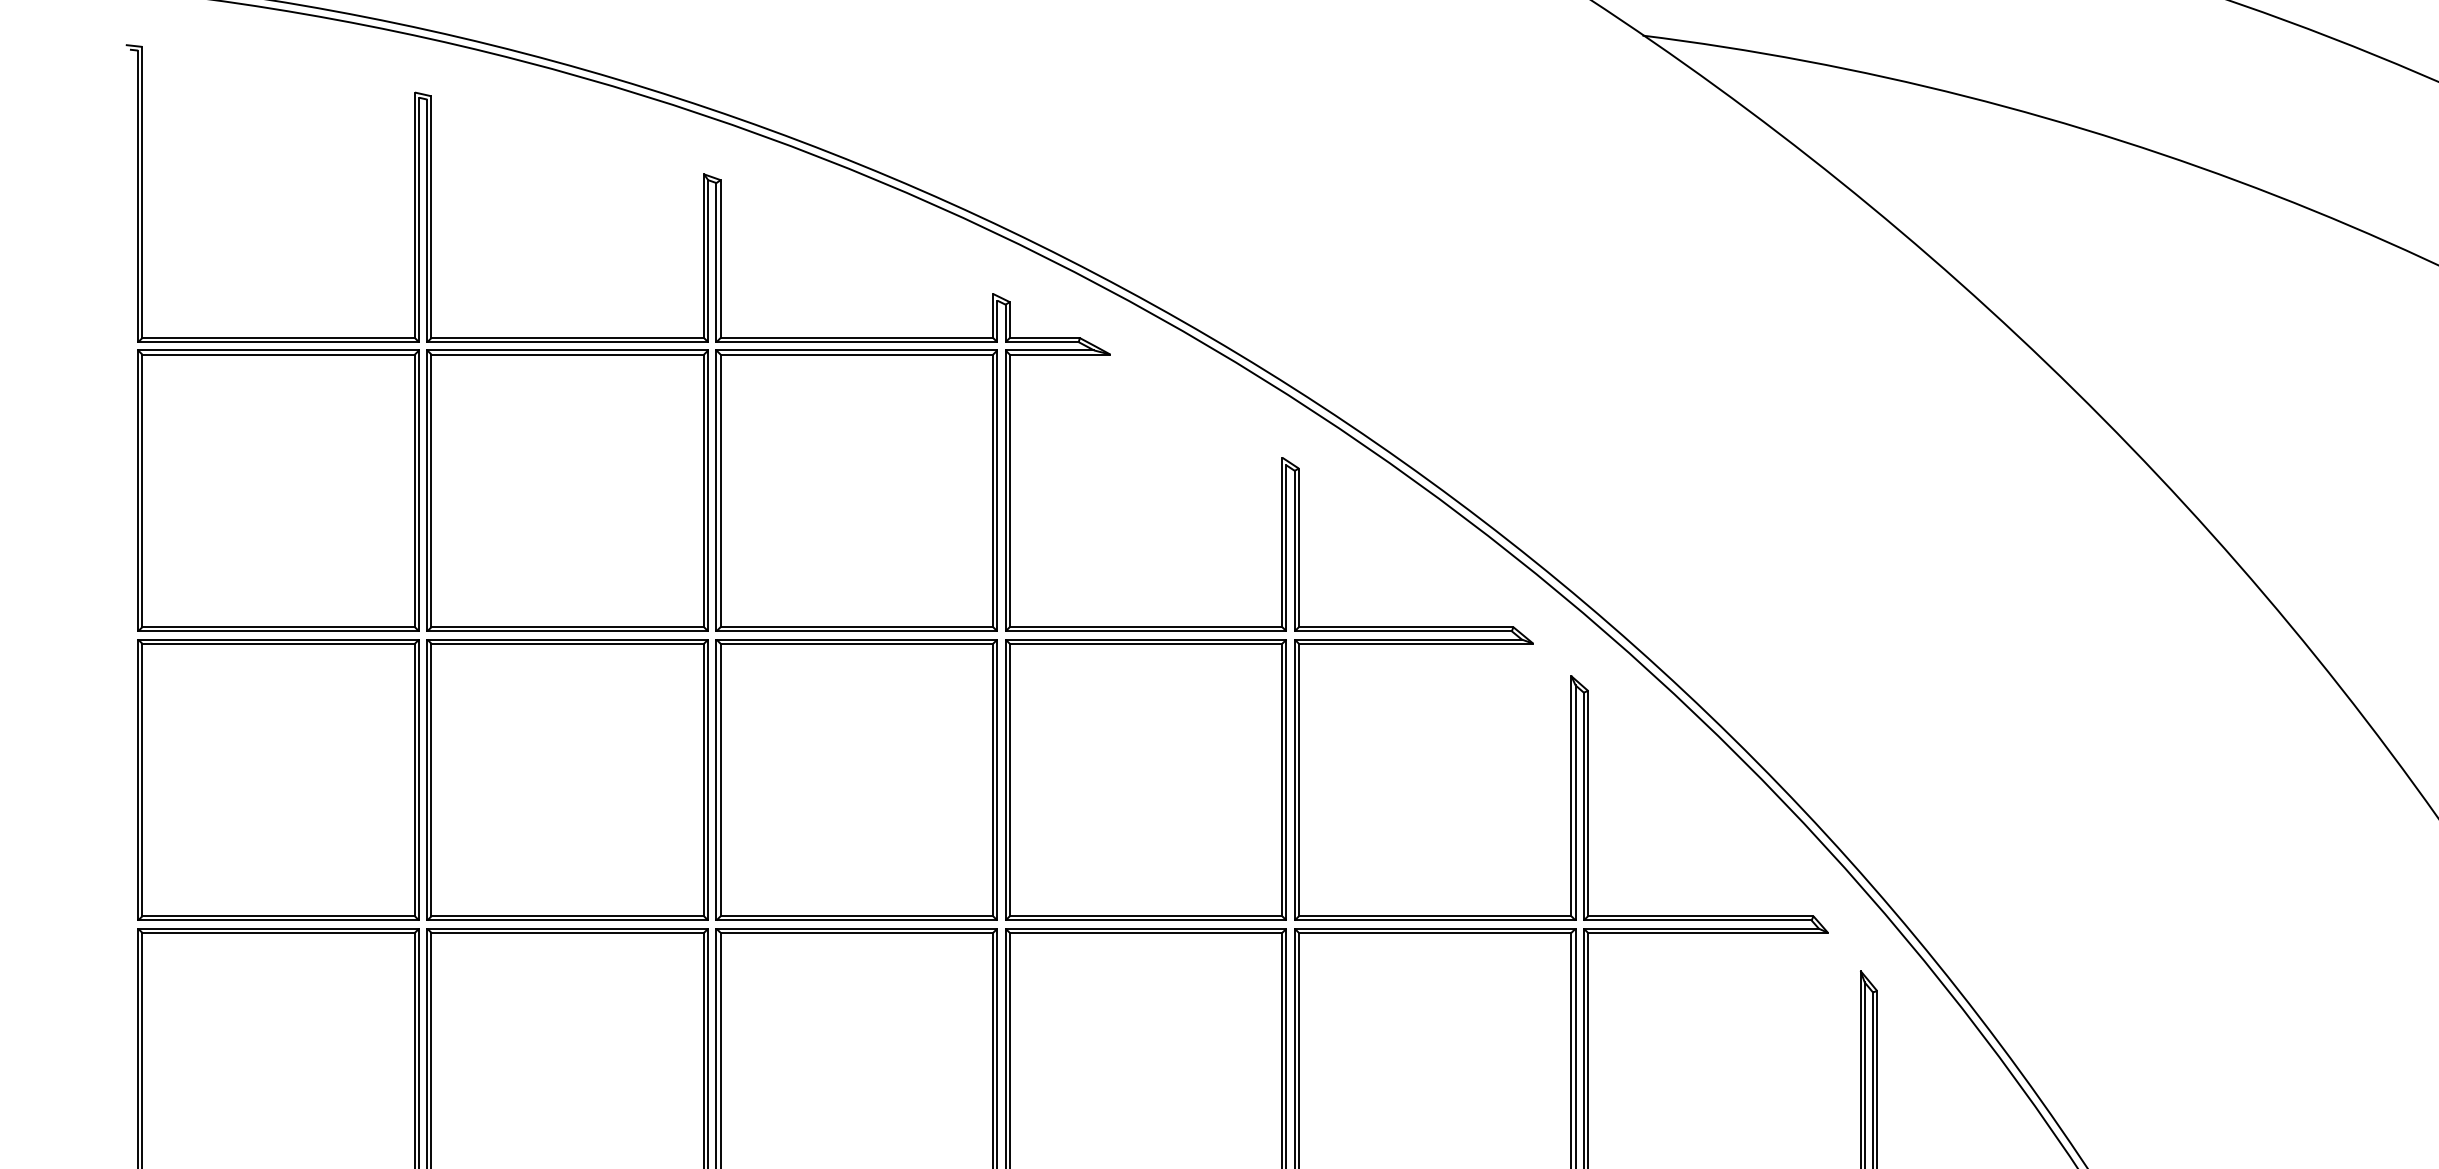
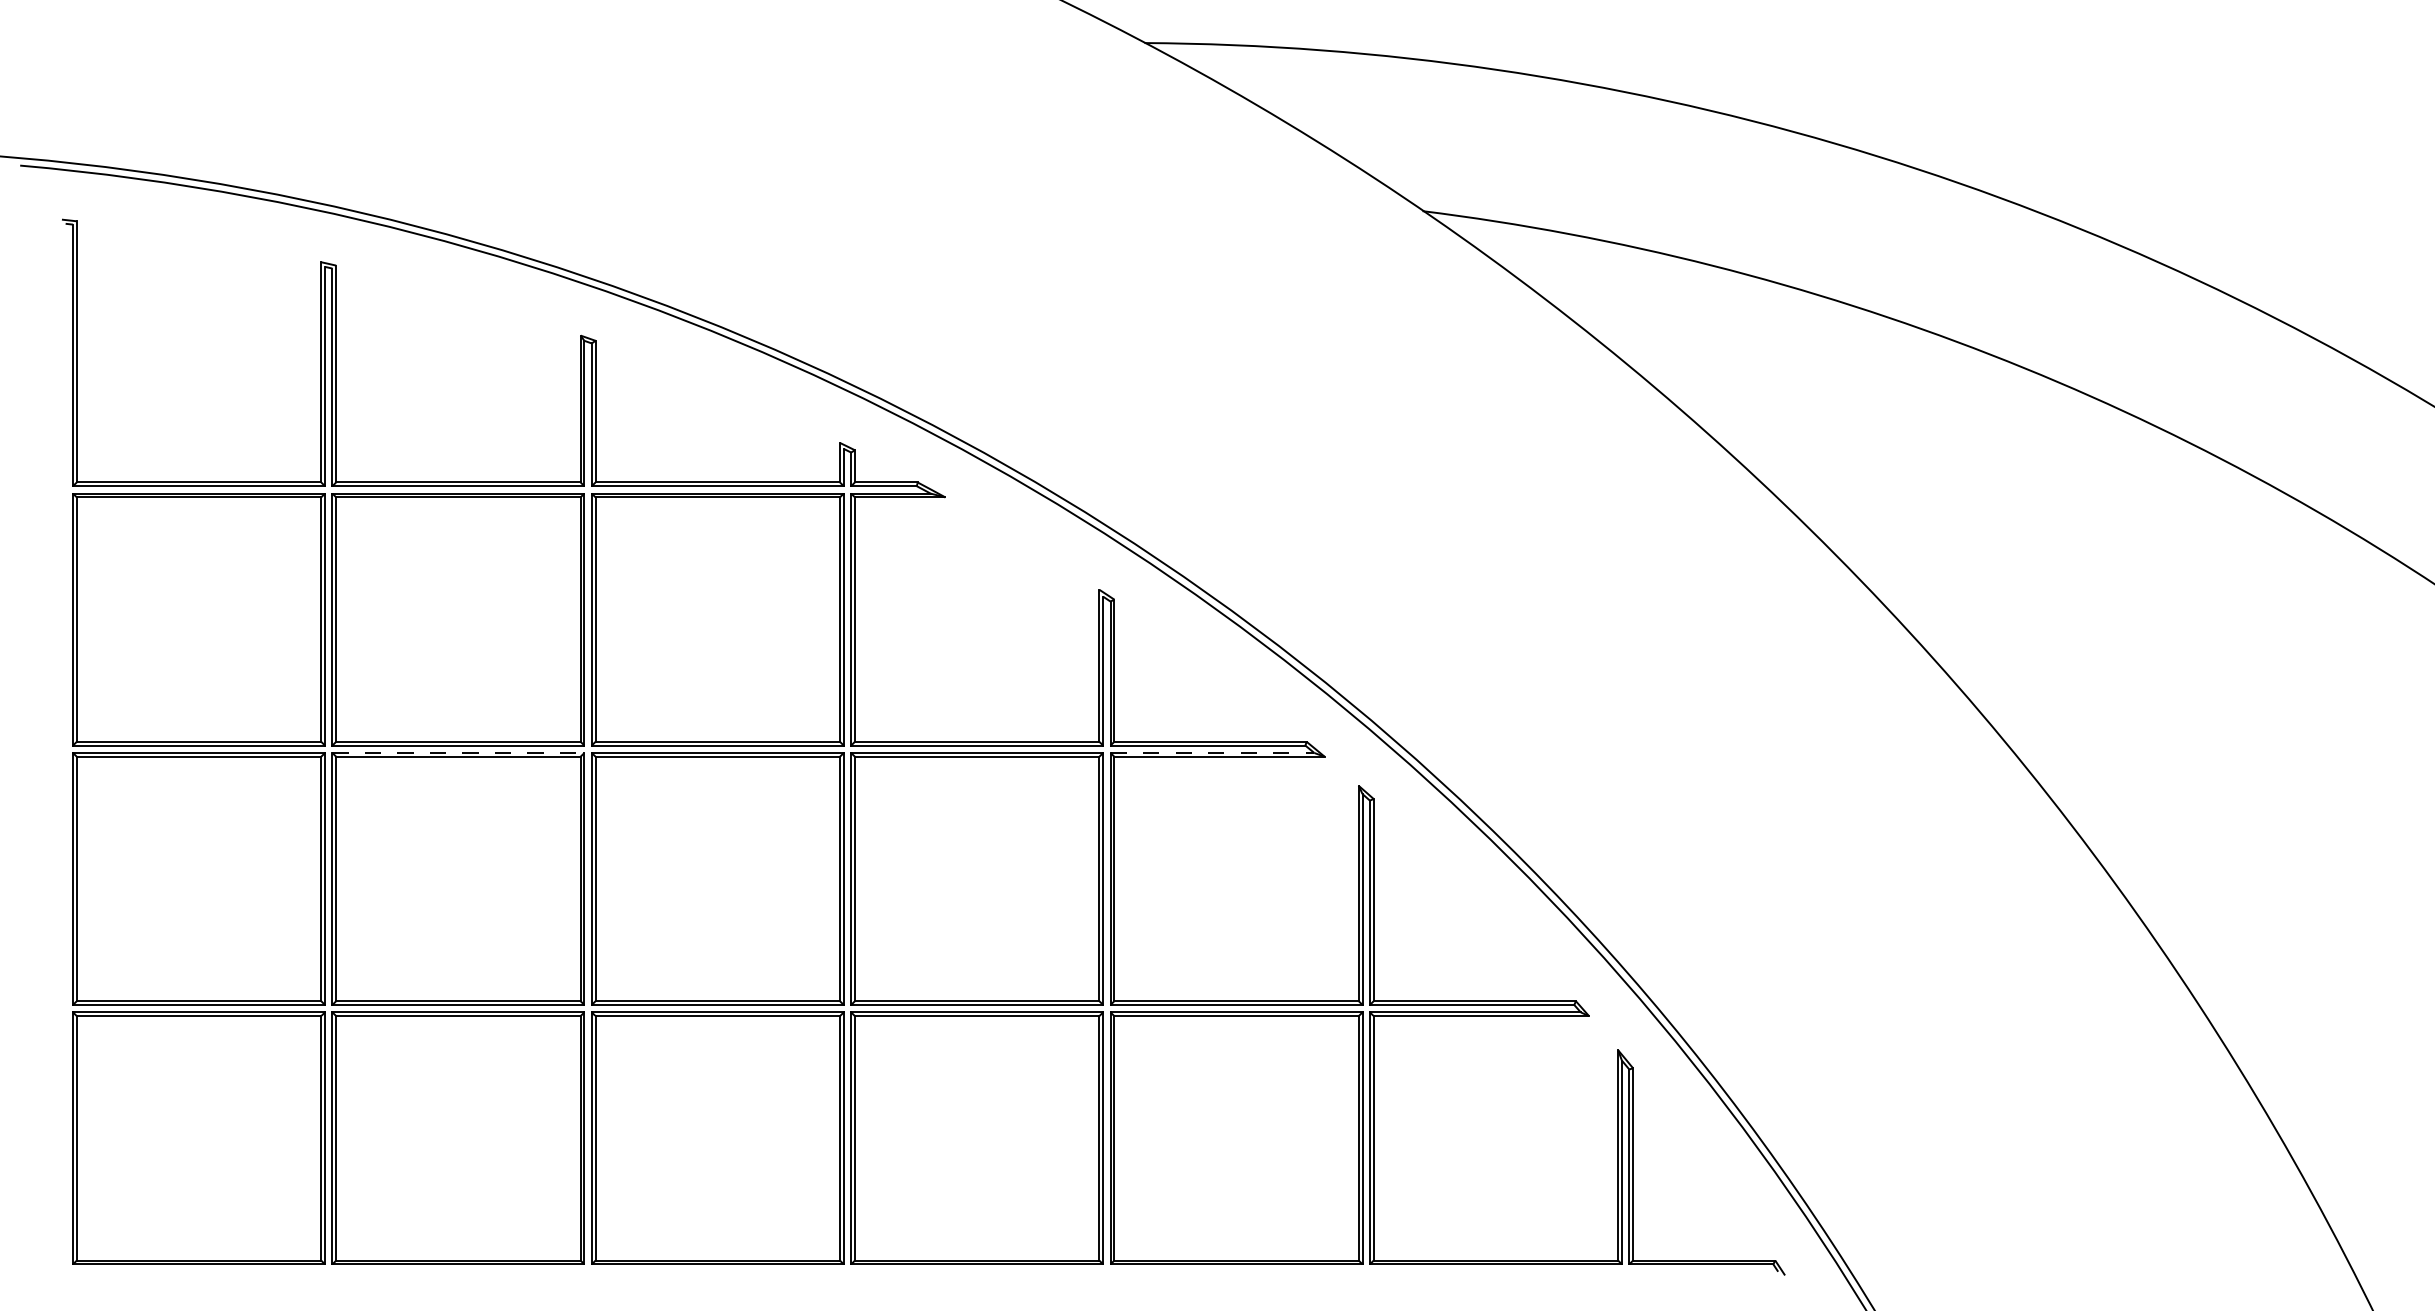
line: (567, 639) -> (458, 752), solid -> dashed
line: (1408, 639) -> (1212, 752), solid -> dashed

